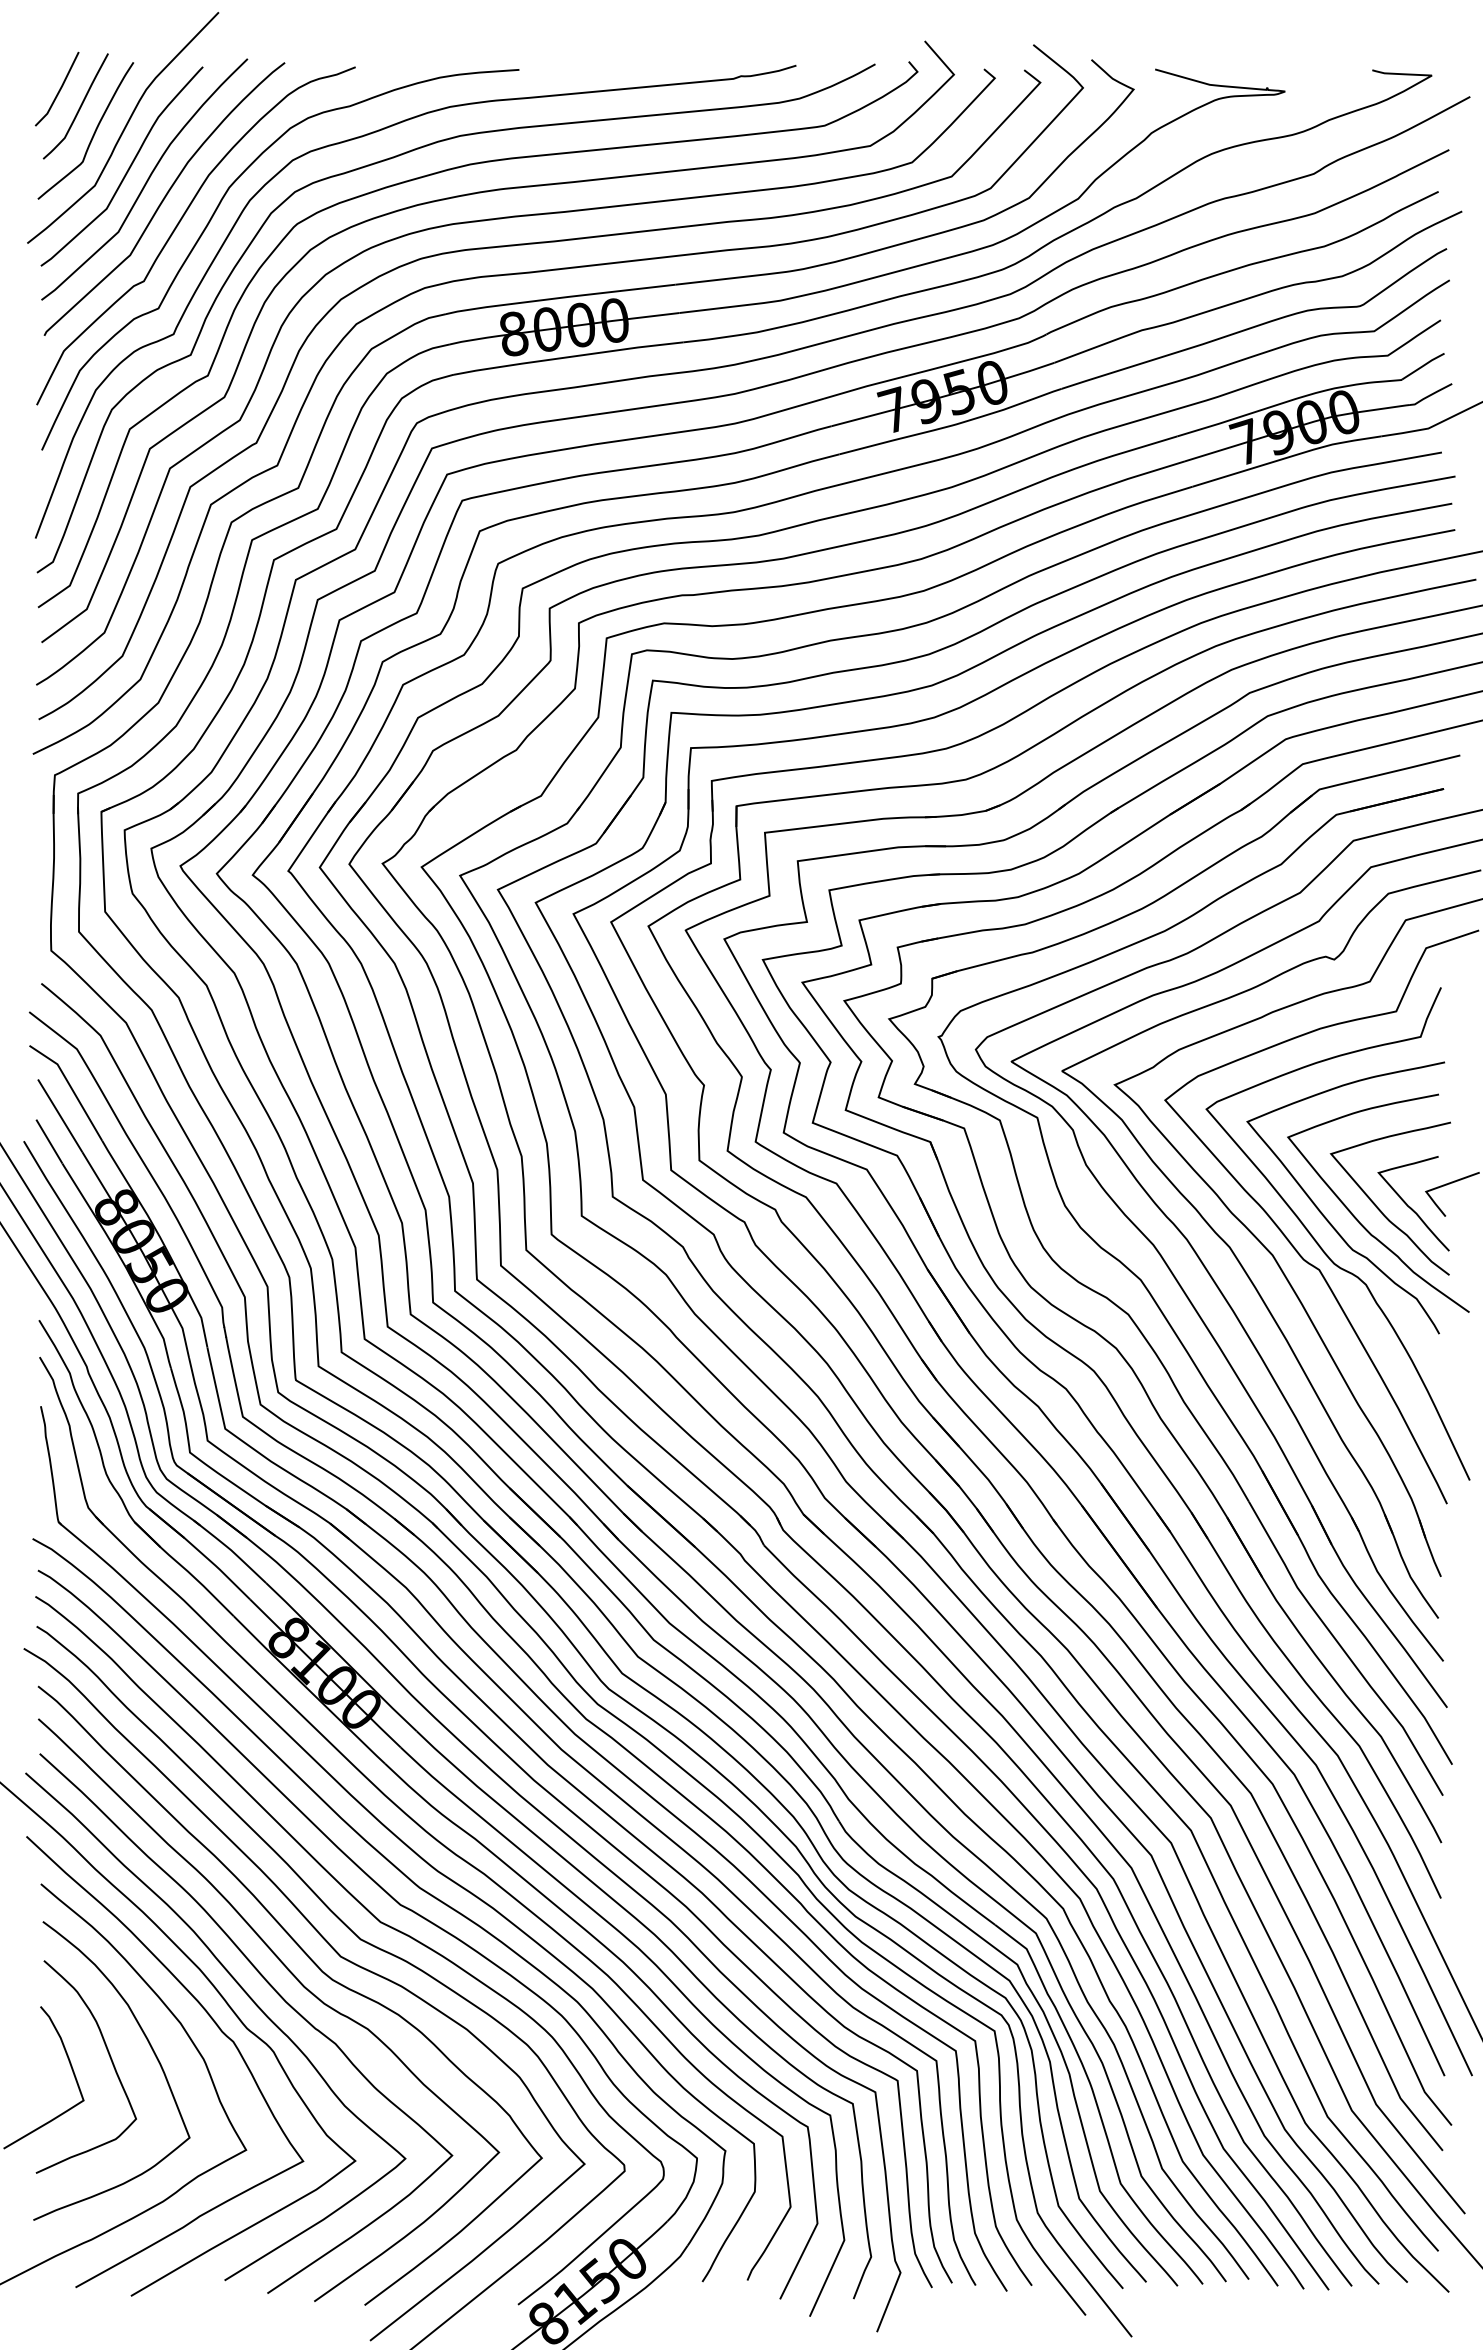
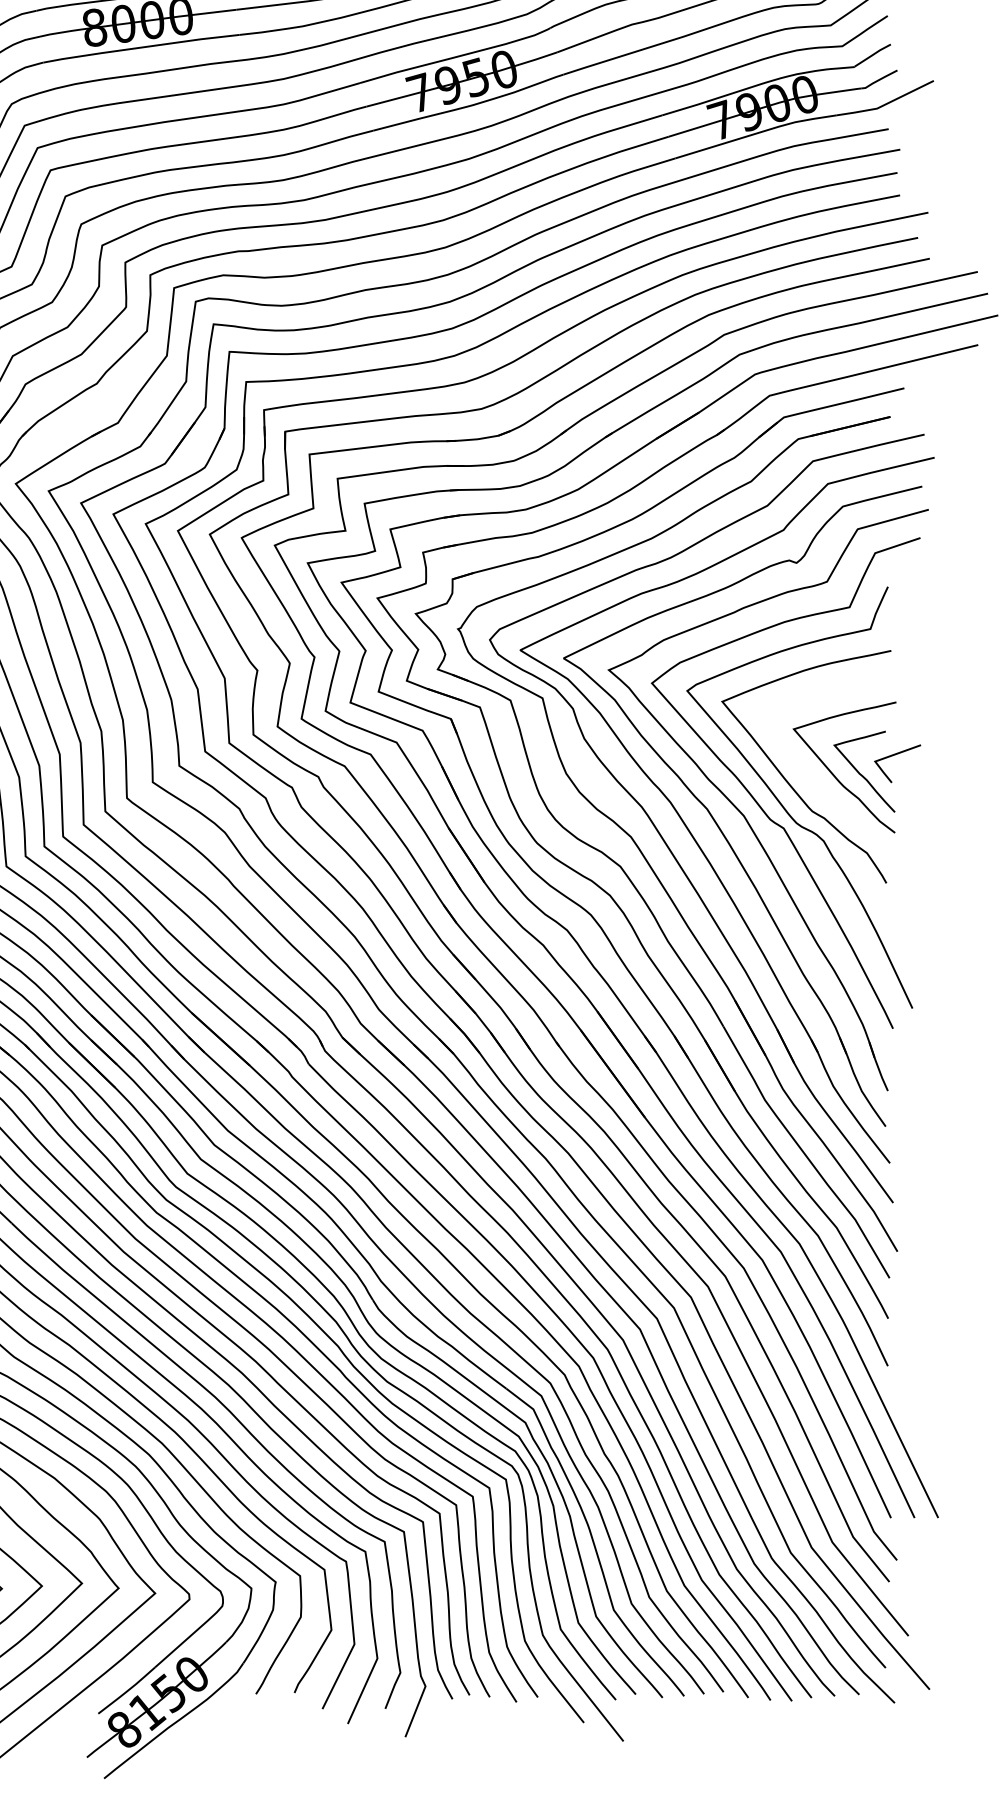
curve: (1357, 1218) -> (816, 784), removed

